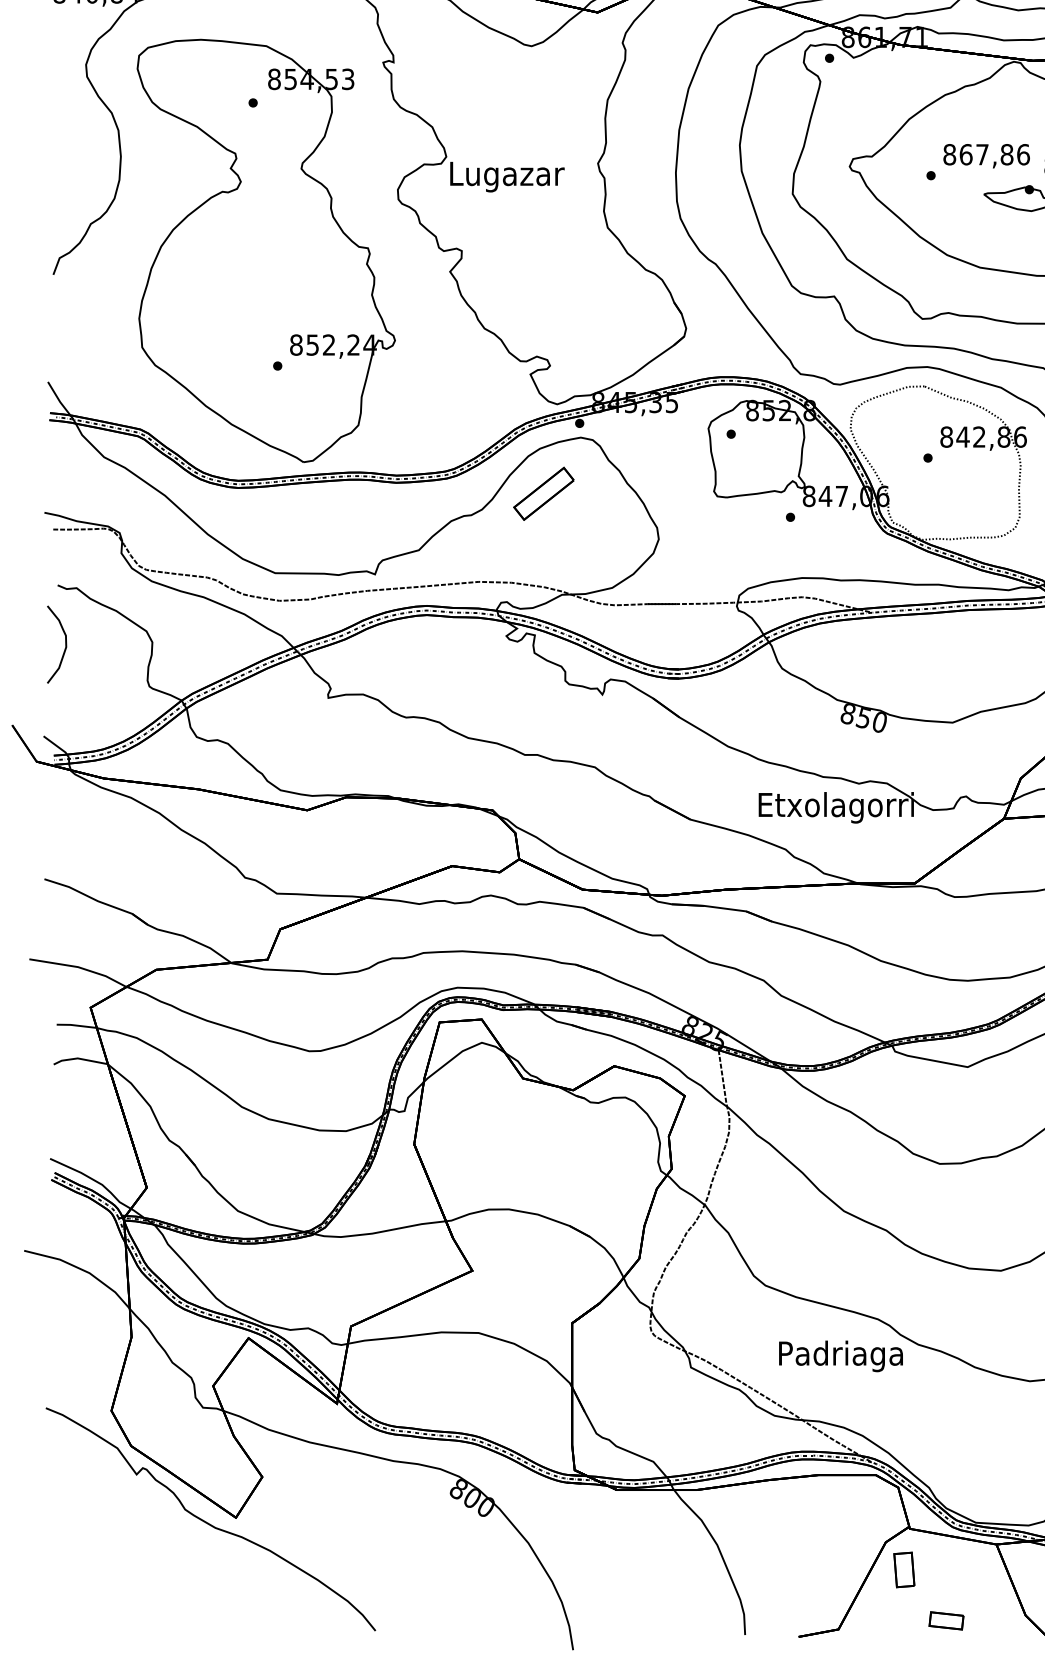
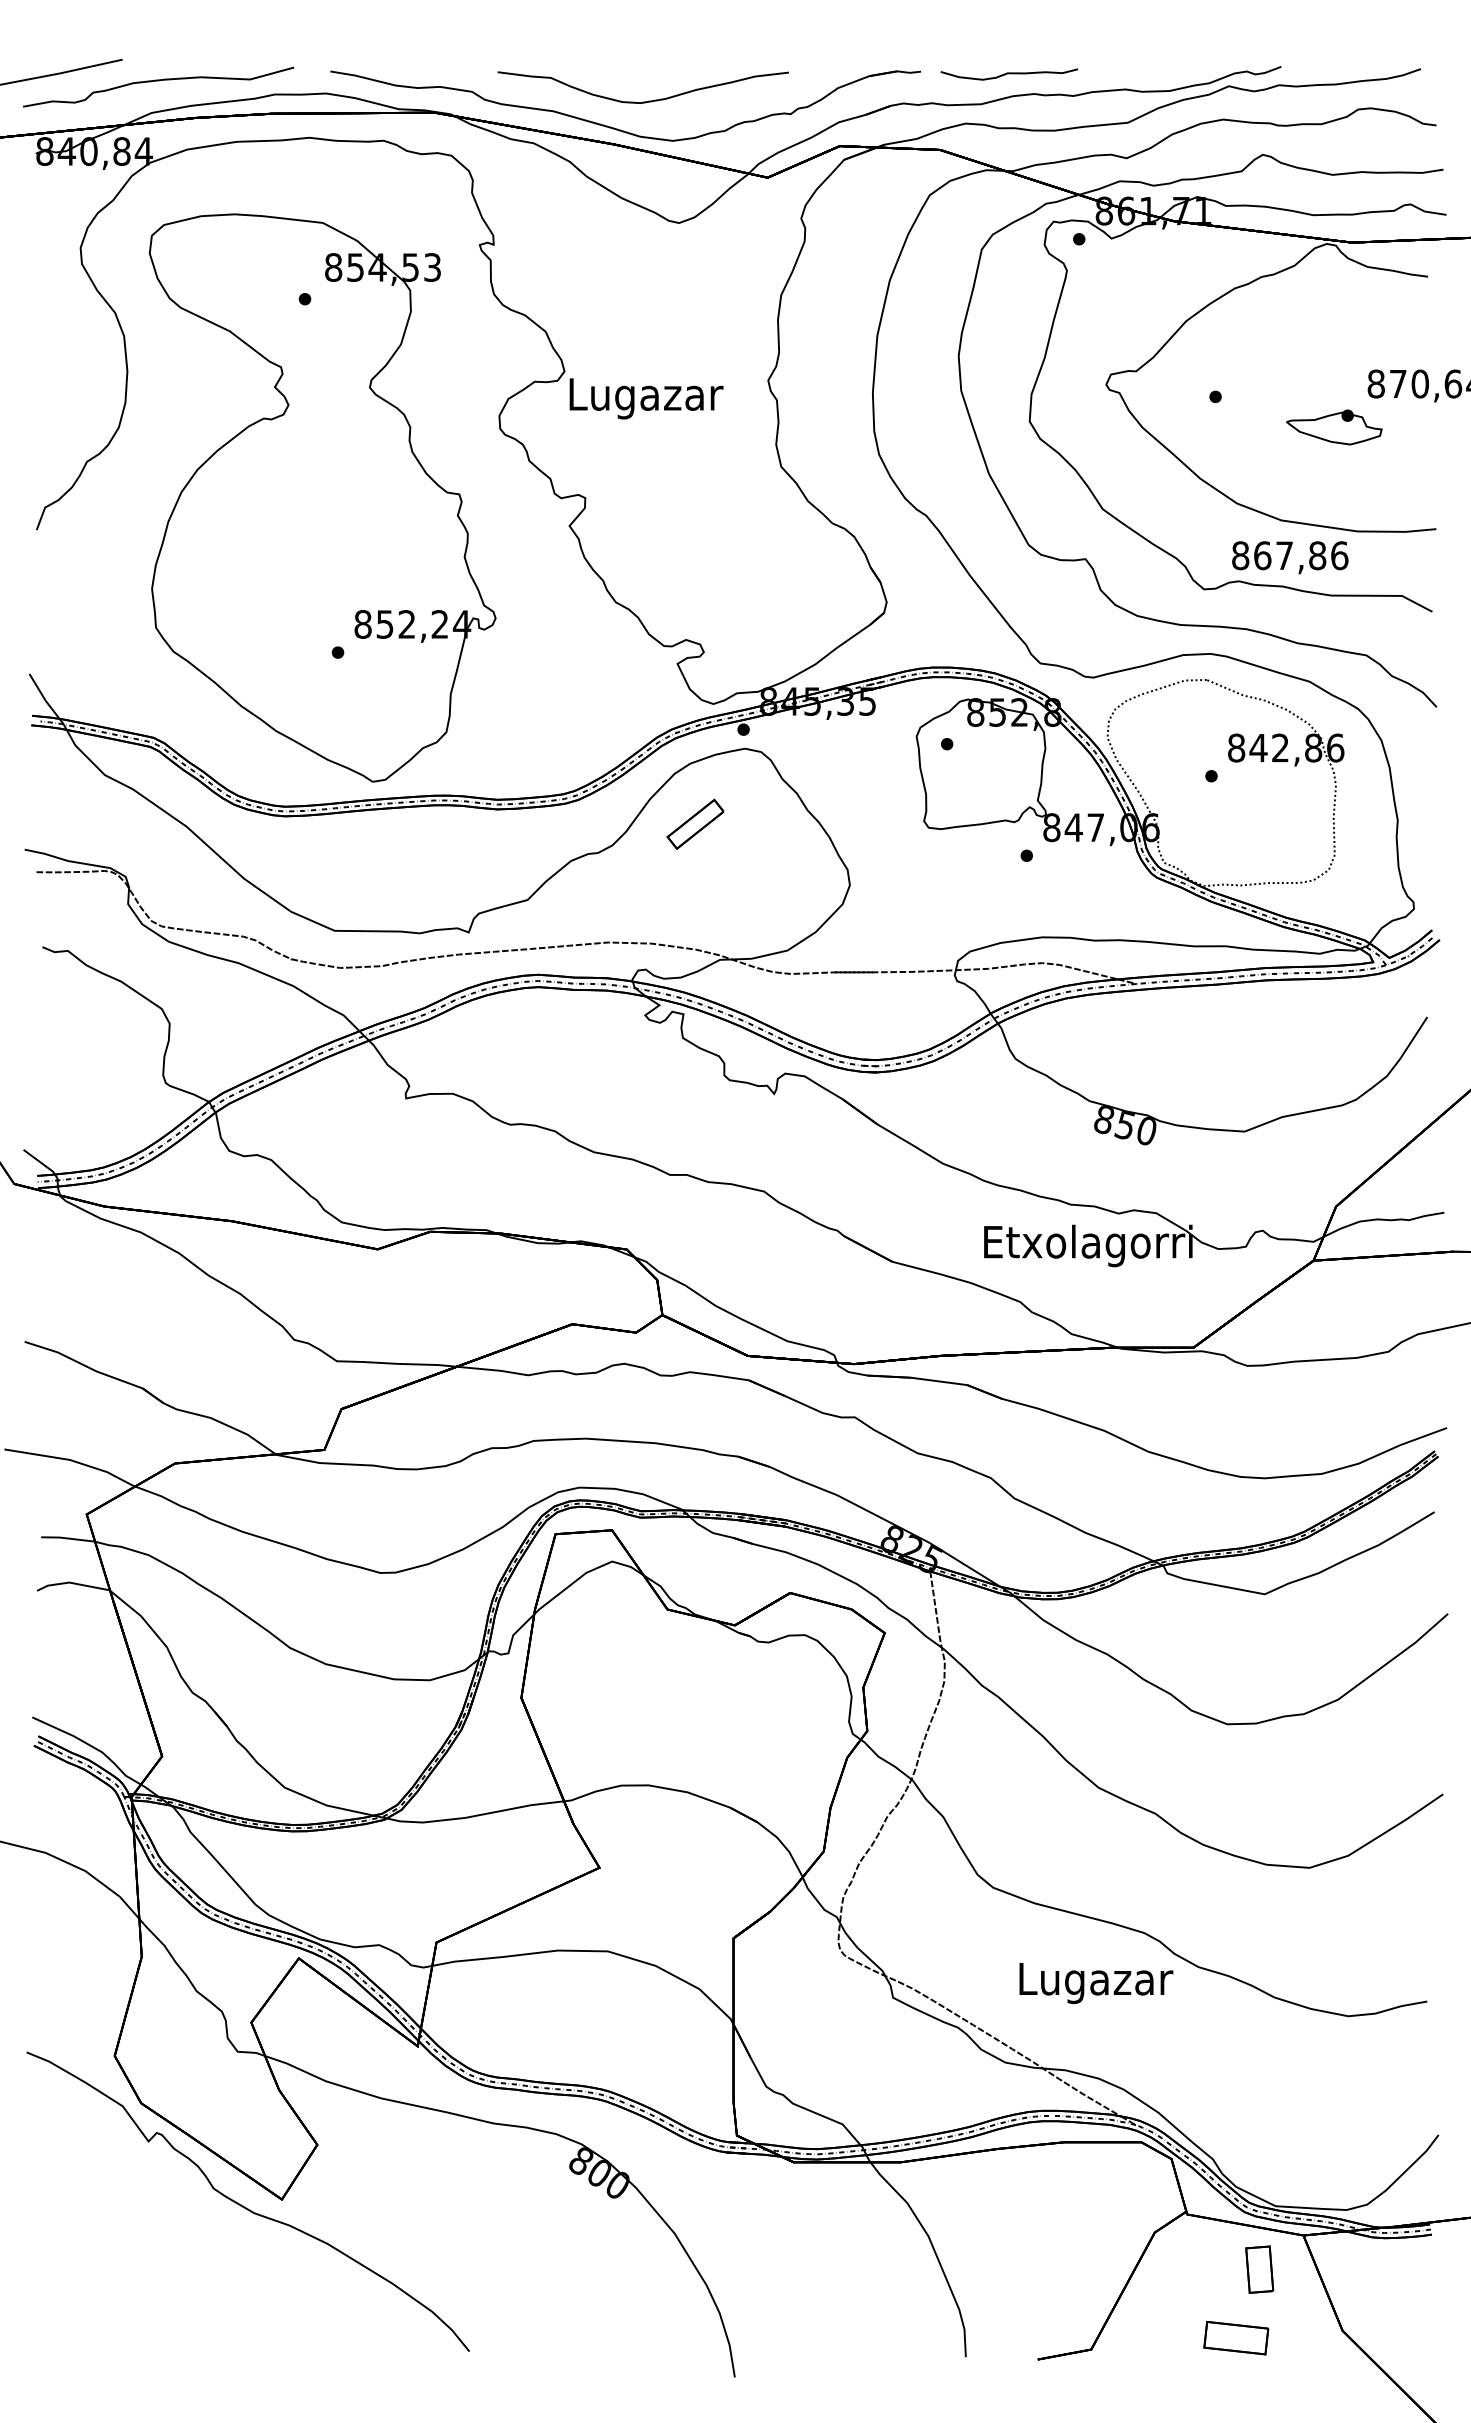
text: (986, 156) -> (1290, 557), moved
part: (543, 494) -> (695, 824), size x0.7
curve: (65, 642) -> (52, 1023), removed
text: (840, 1356) -> (1094, 1982), Padriaga -> Lugazar
part: (904, 1569) -> (1259, 2269), moved
part: (946, 1620) -> (1236, 2337), size x1.4

